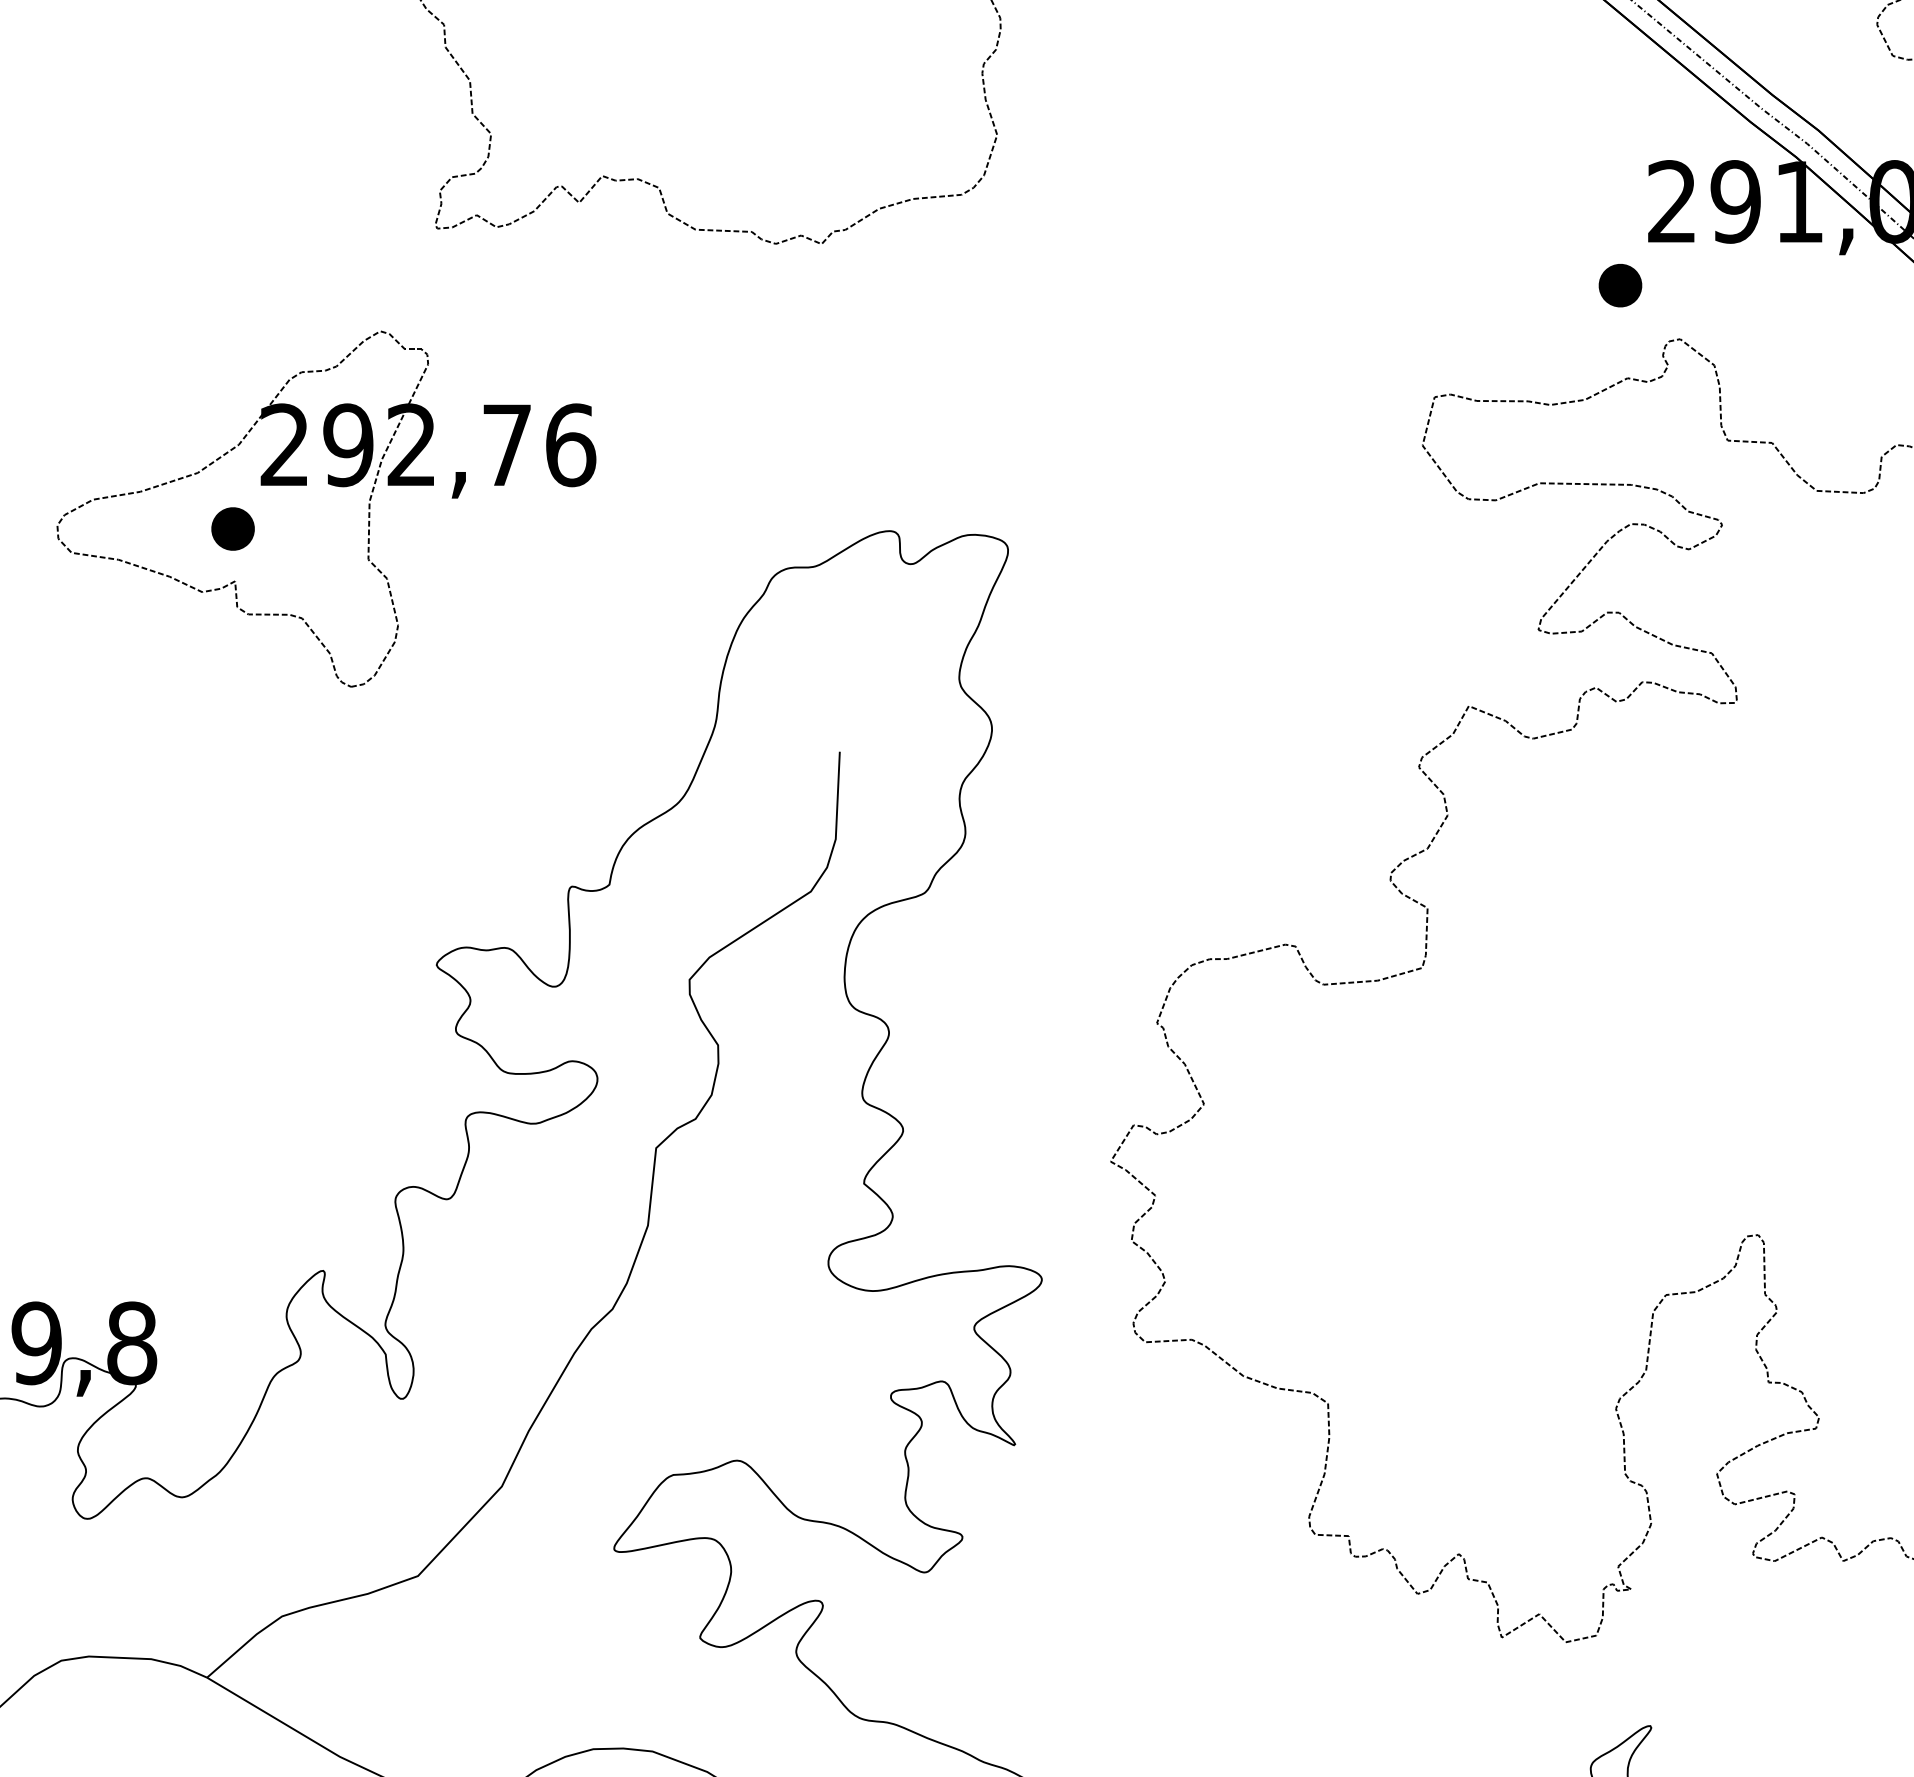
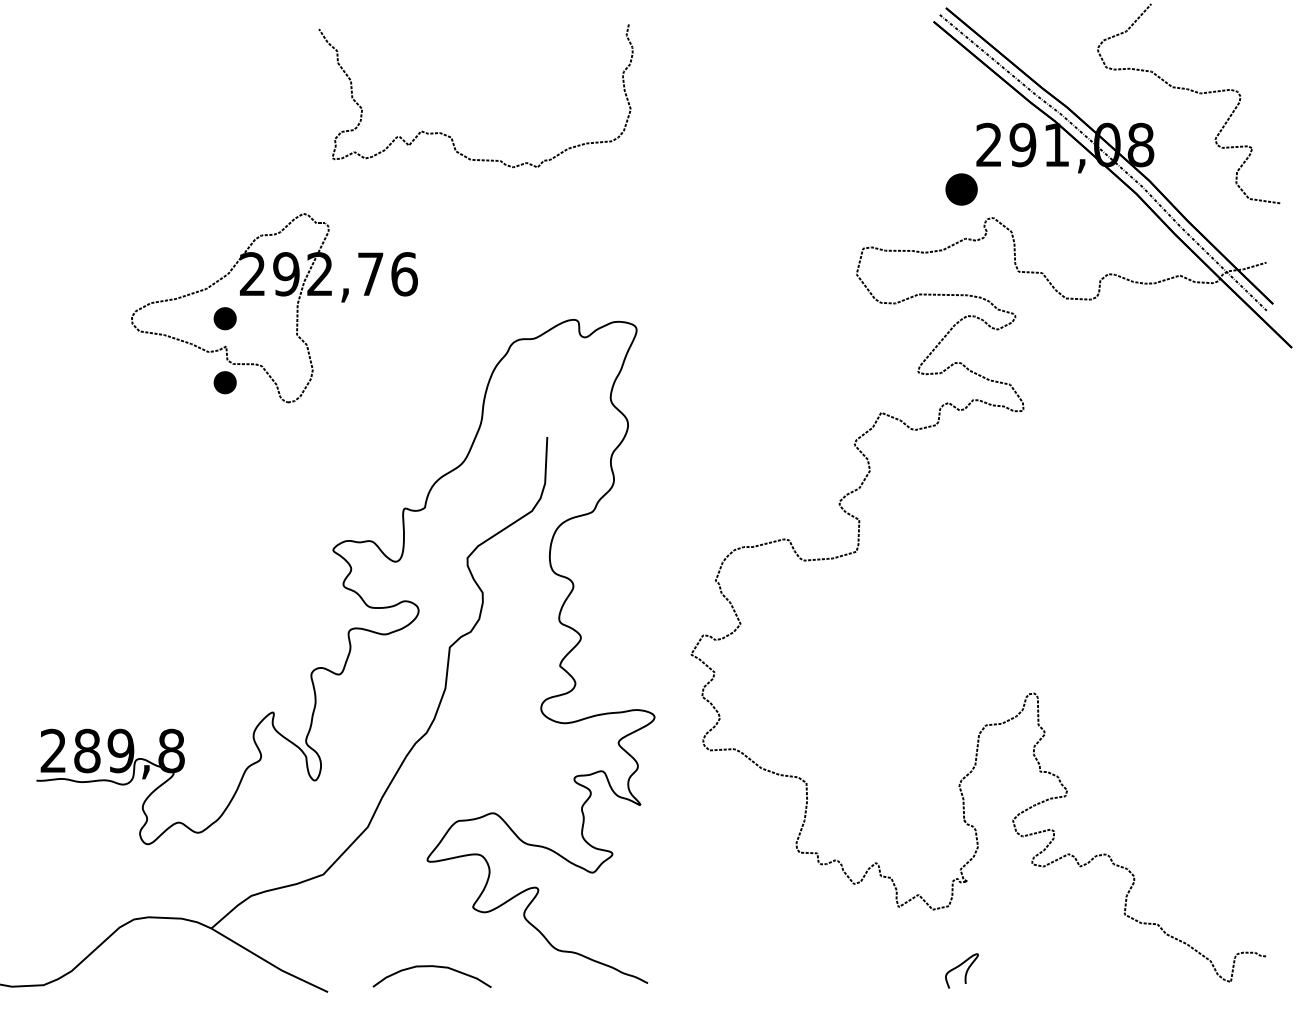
part: (1620, 285) -> (961, 189), size x1.4
part: (231, 649) -> (224, 382), added

